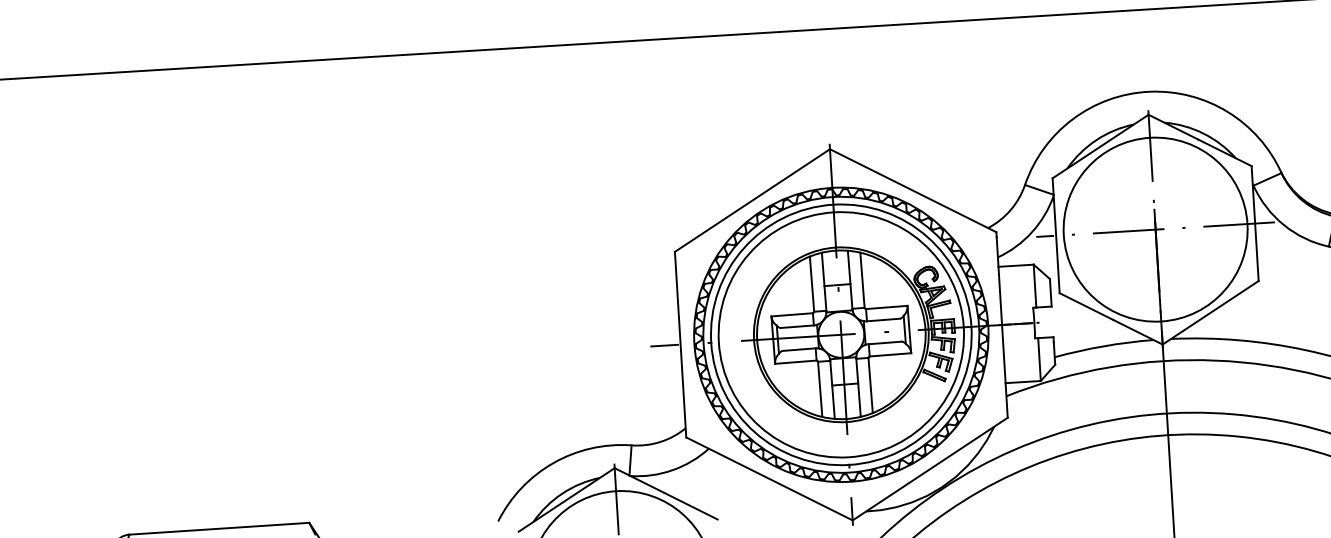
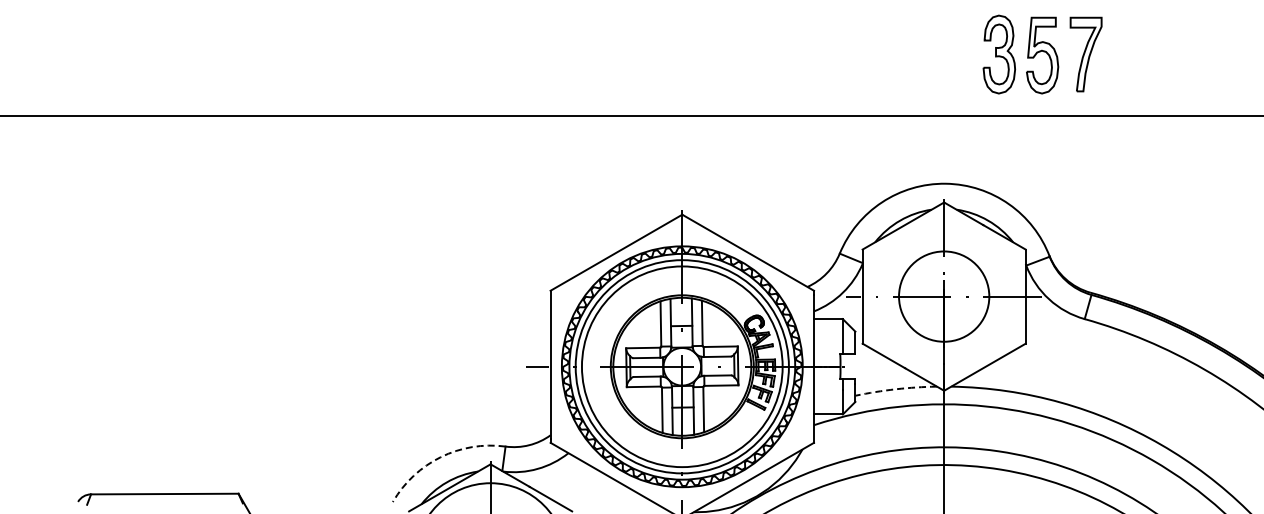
circle: (1154, 229) -> (943, 296), size x0.6
arc: (1104, 346) -> (896, 389), solid -> dashed
arc: (553, 463) -> (440, 457), solid -> dashed

